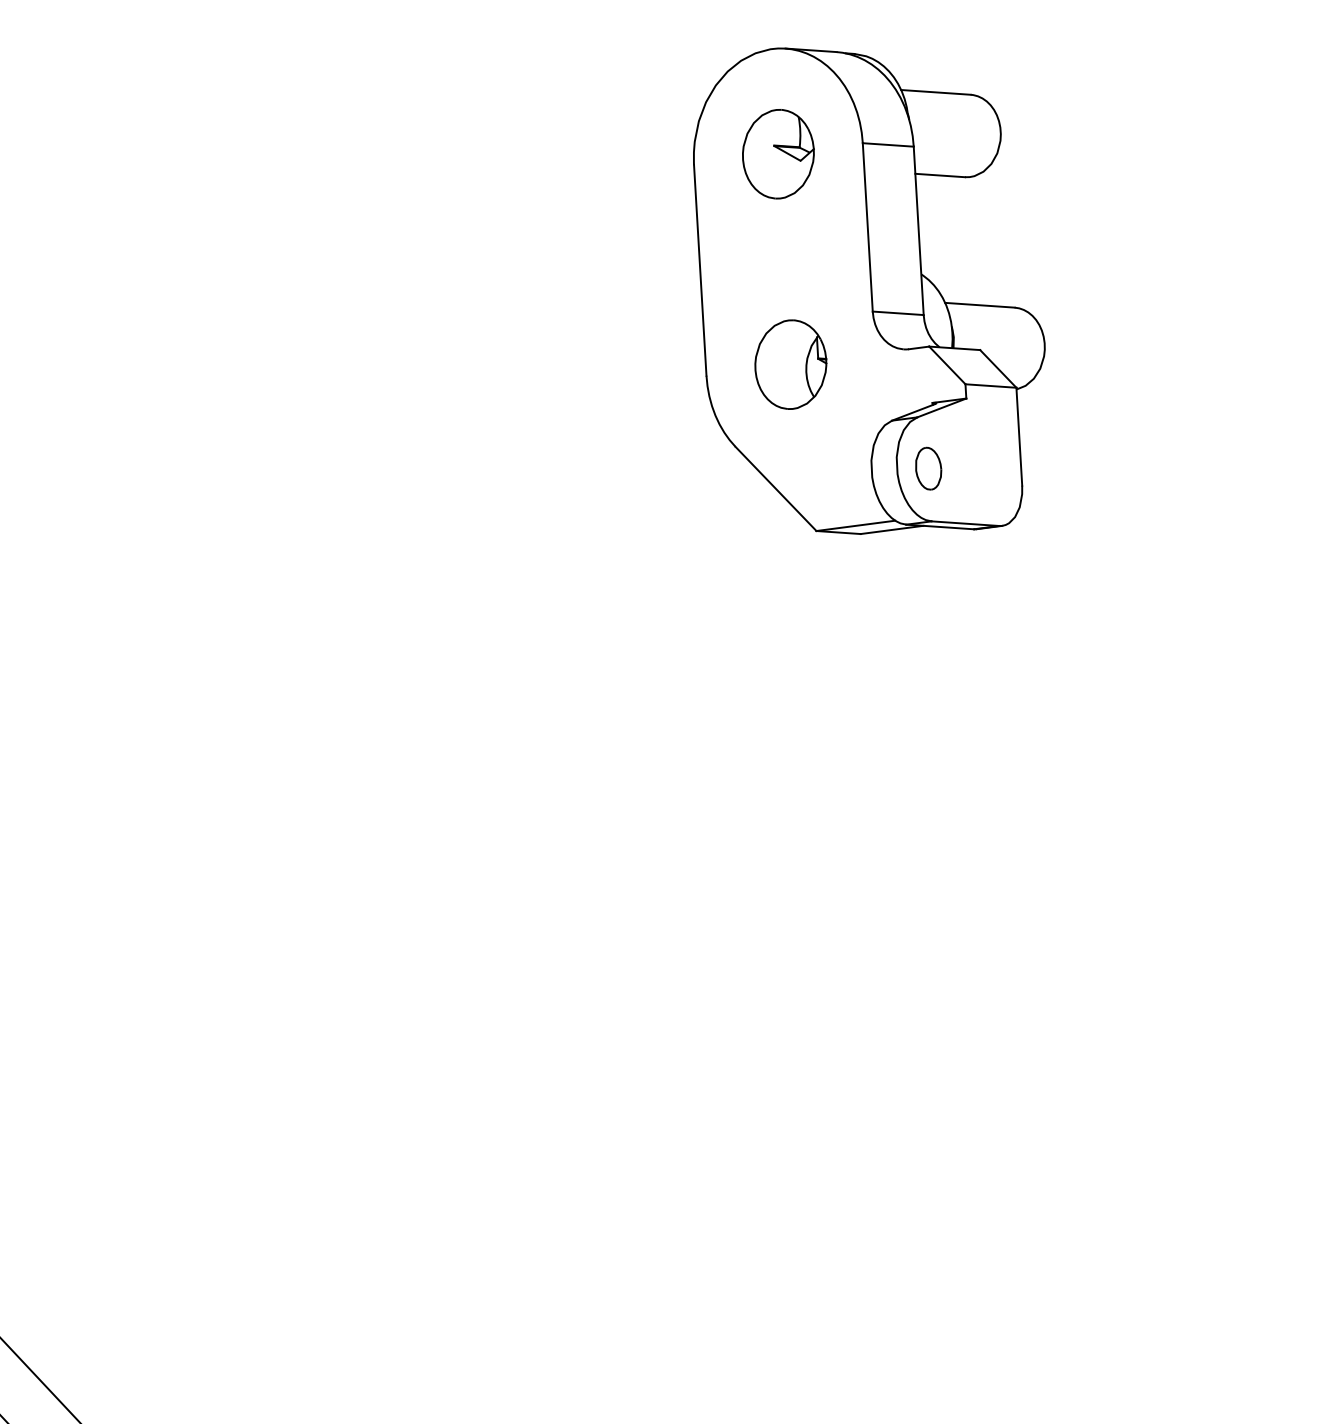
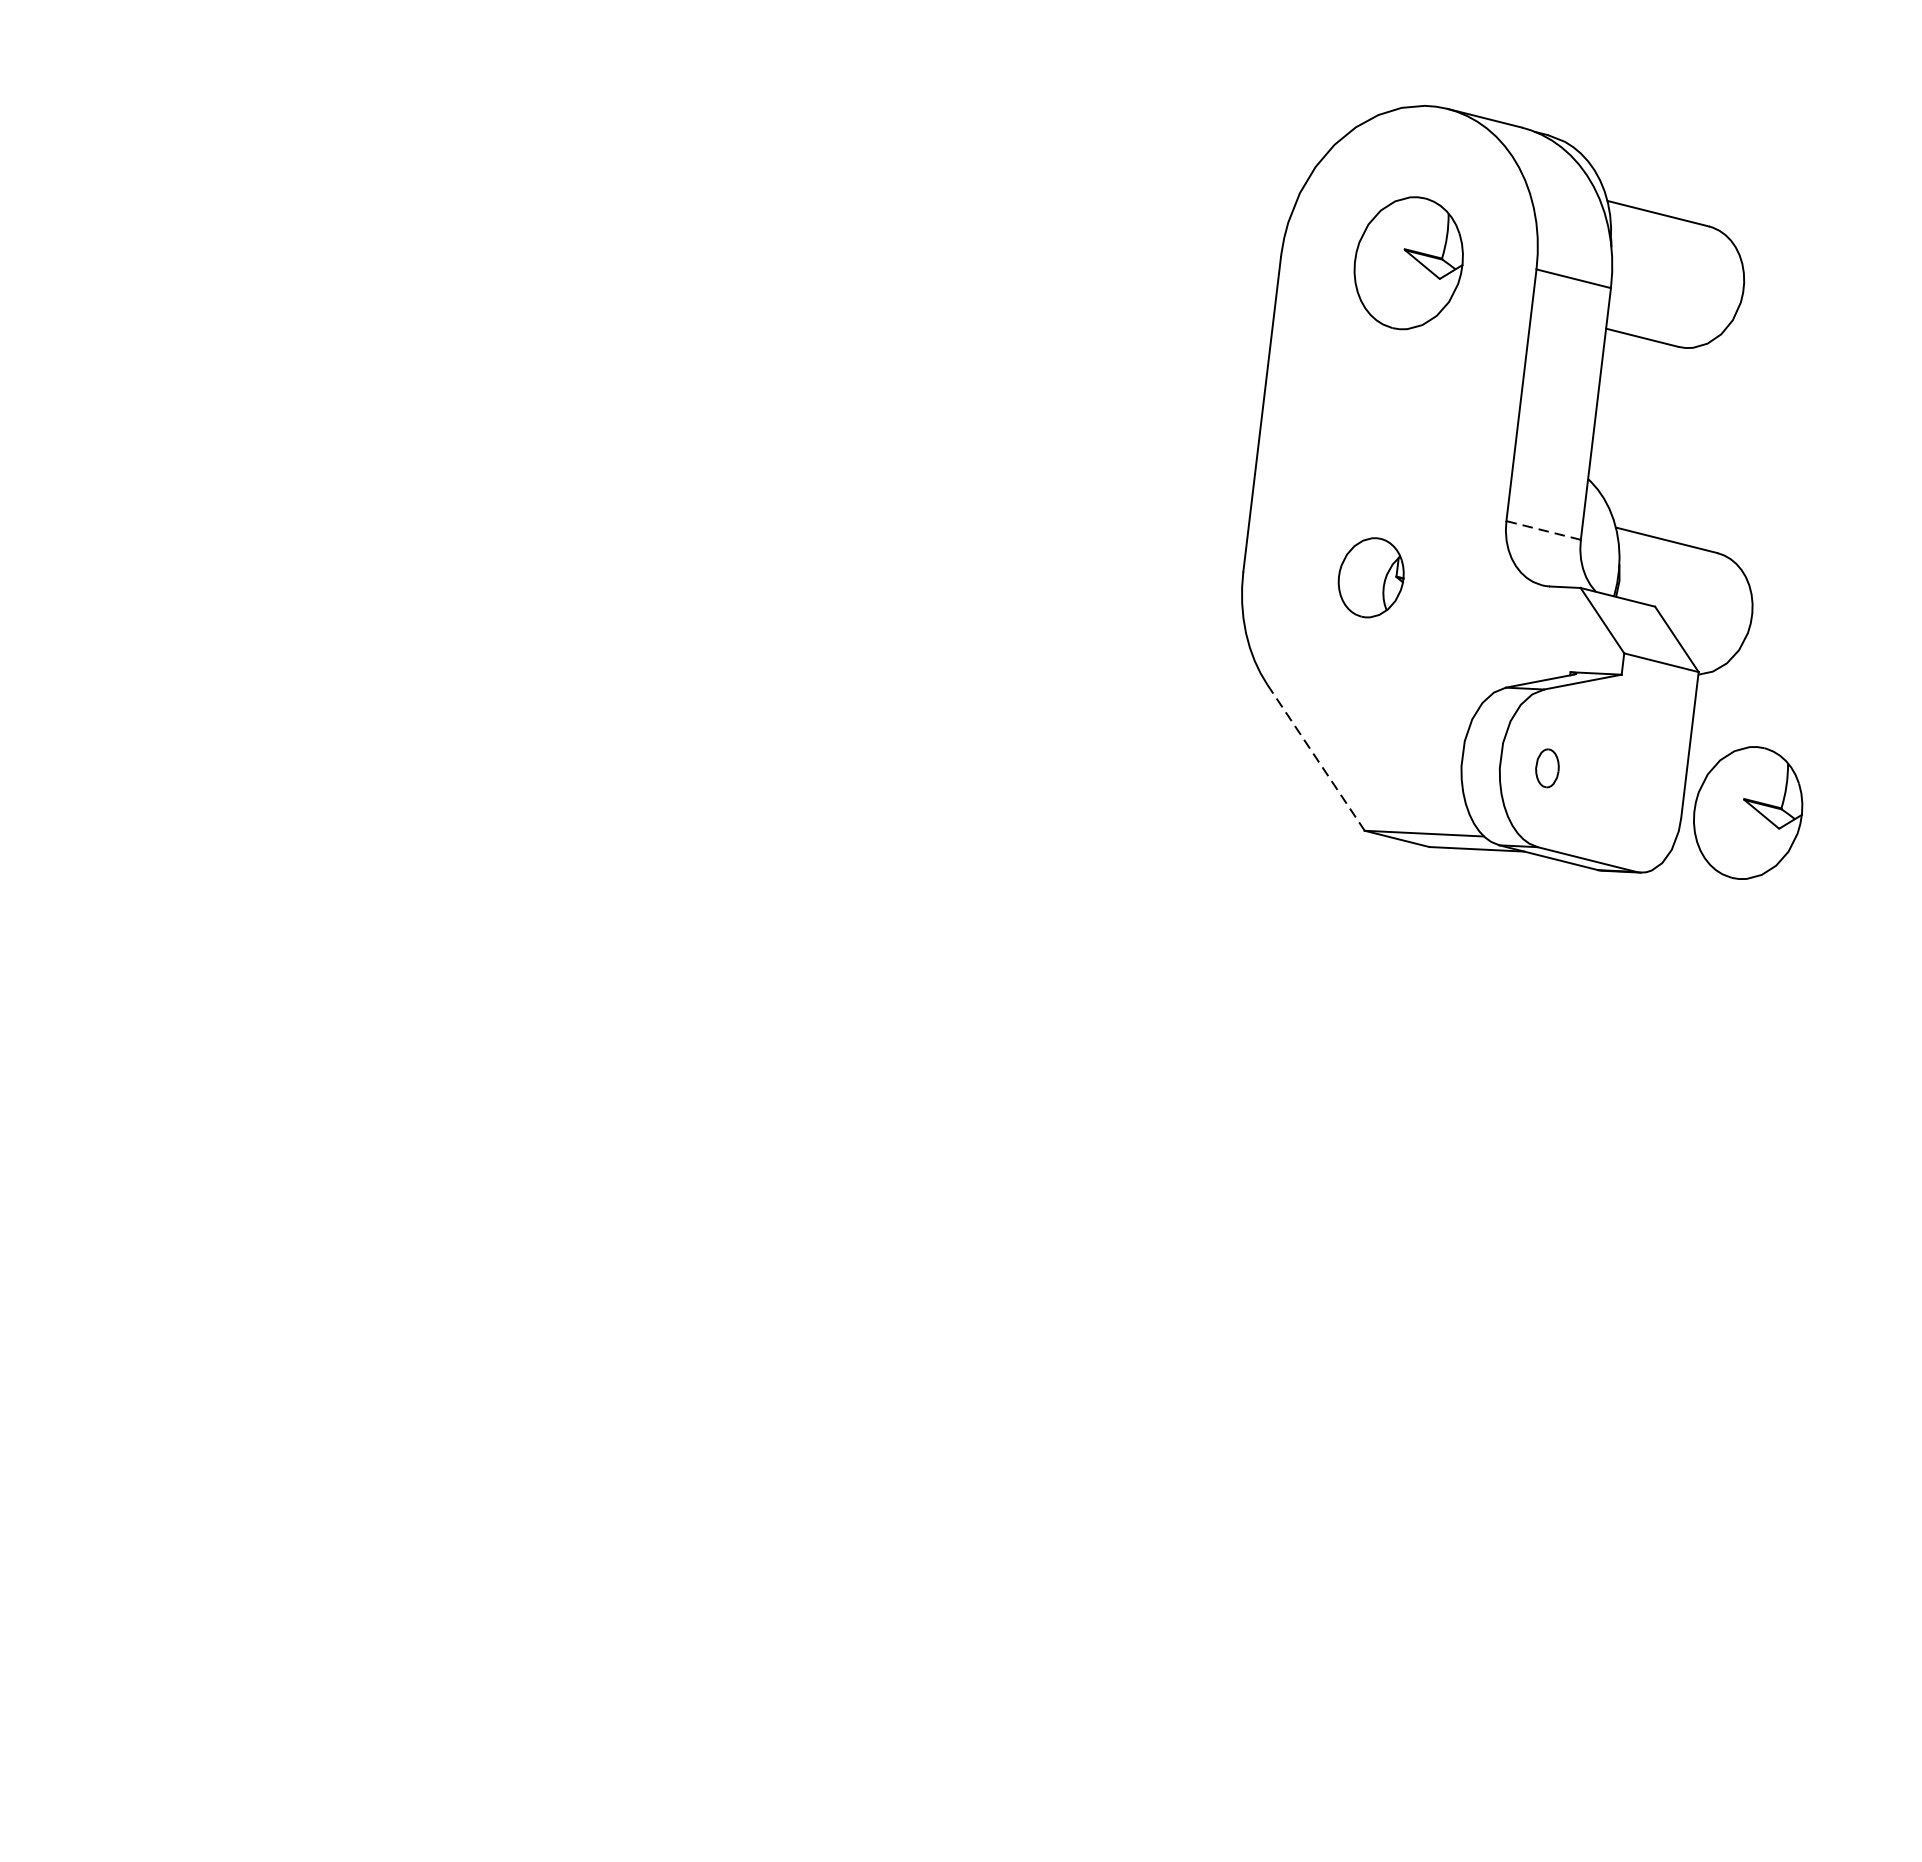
line: (898, 313) -> (1543, 530), solid -> dashed
part: (790, 364) -> (1370, 577), size x0.6
part: (928, 468) -> (1547, 768), size x0.6
part: (1065, 474) -> (1748, 813), added
line: (776, 489) -> (1316, 758), solid -> dashed

